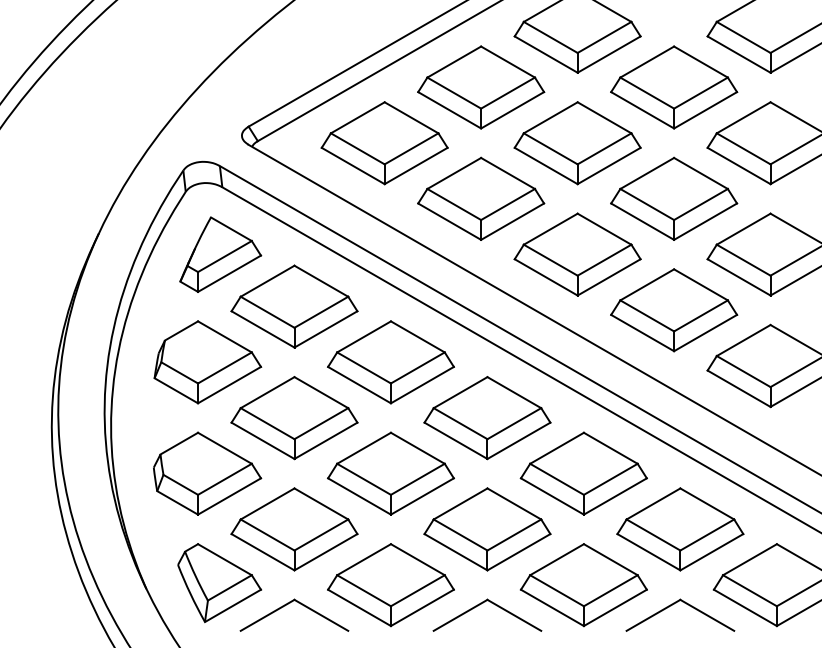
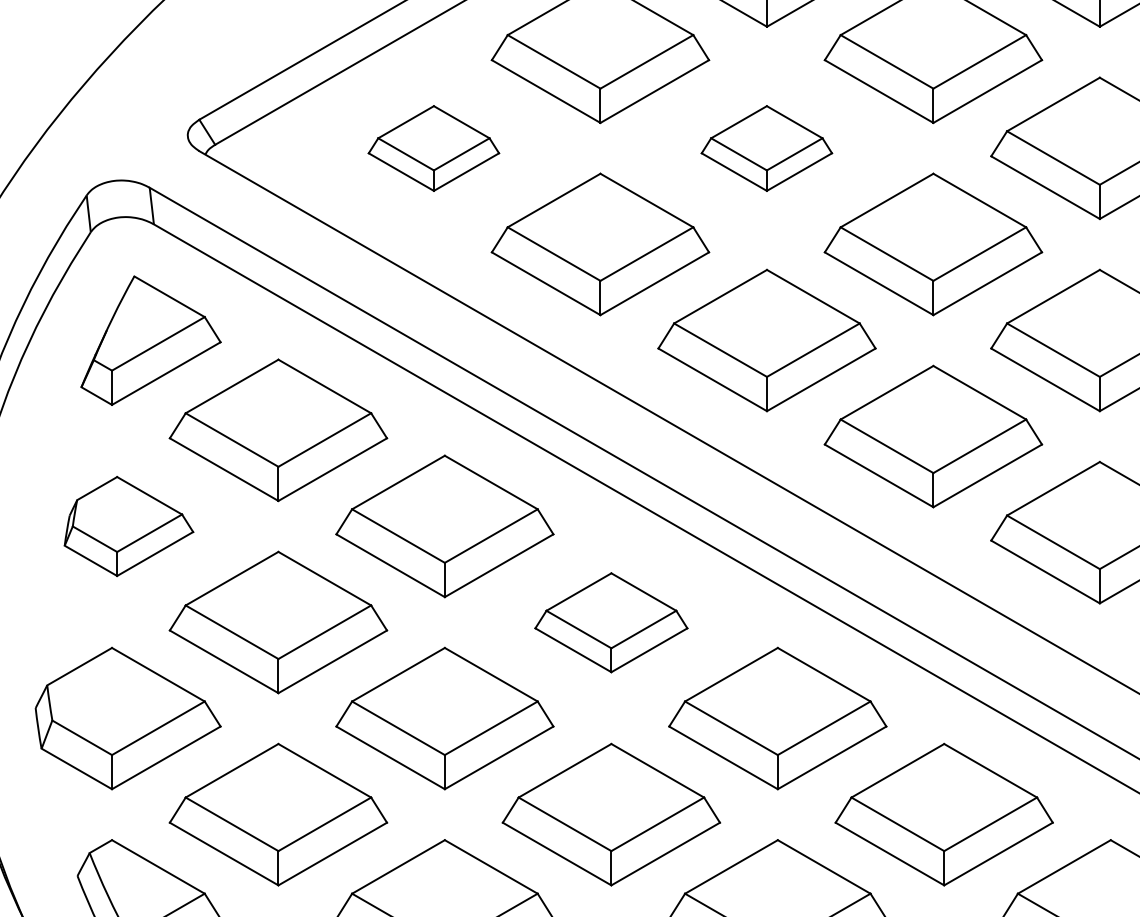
part: (384, 143) -> (433, 148), size x0.6
part: (577, 143) -> (766, 148), size x0.6
part: (207, 362) -> (128, 526), size x0.7
part: (487, 418) -> (611, 623), size x0.7

